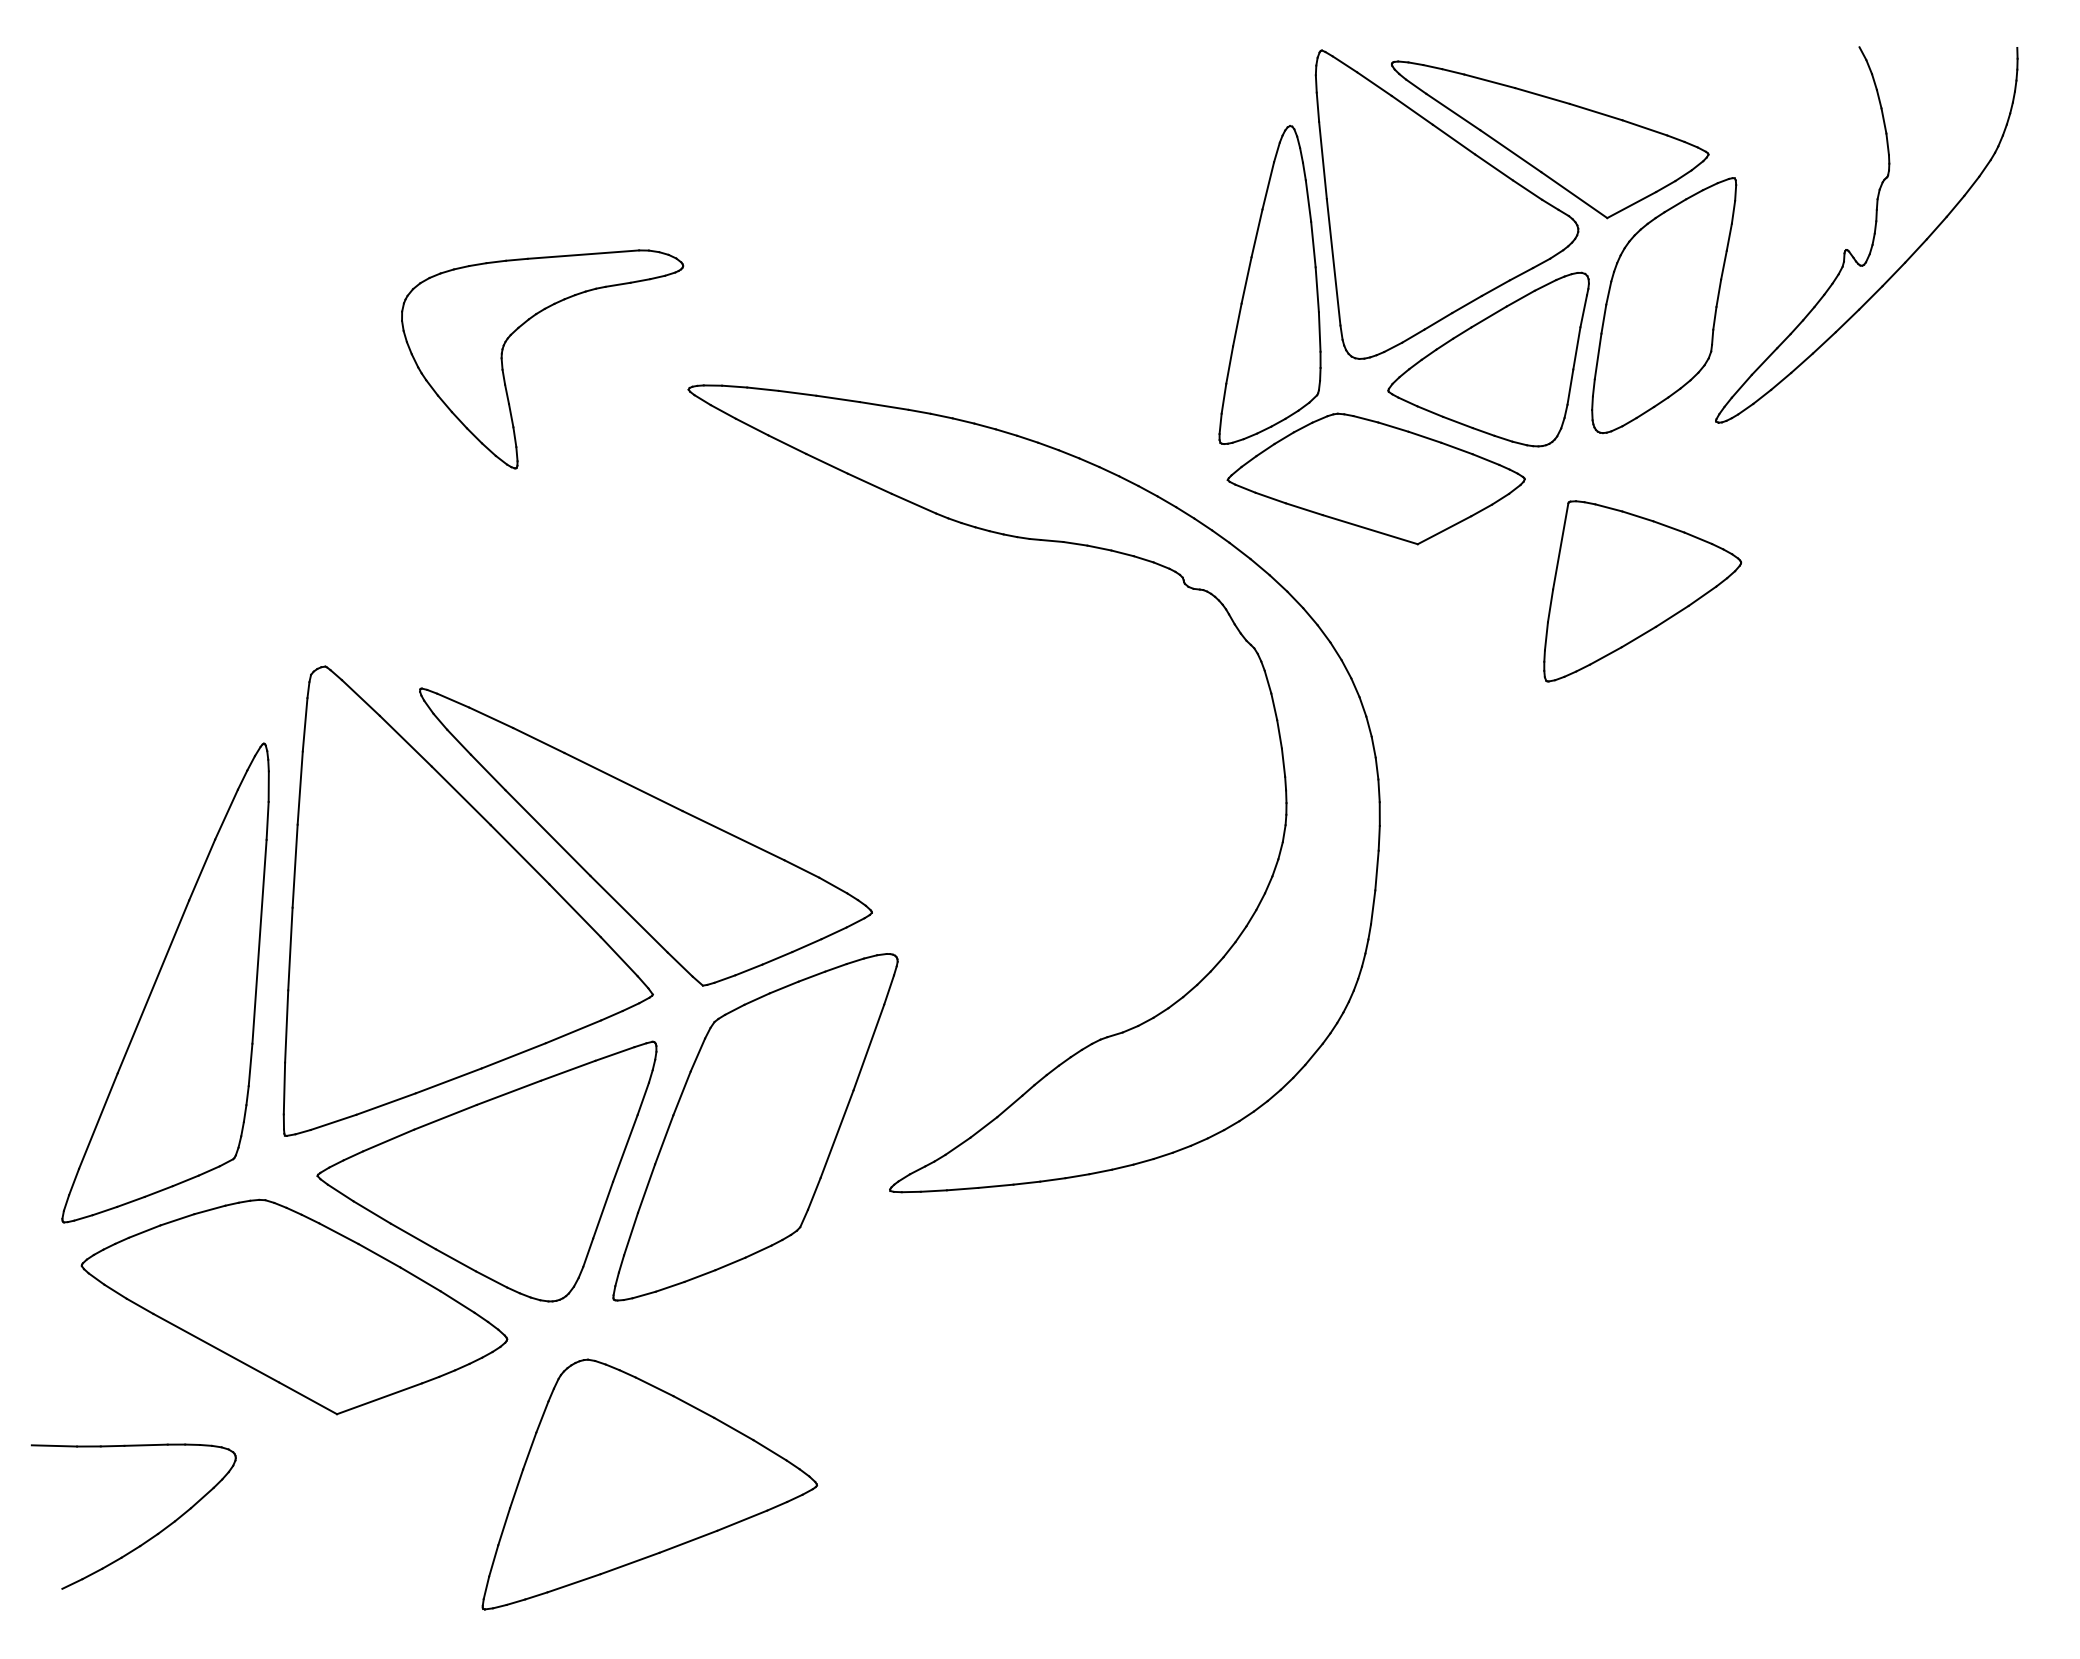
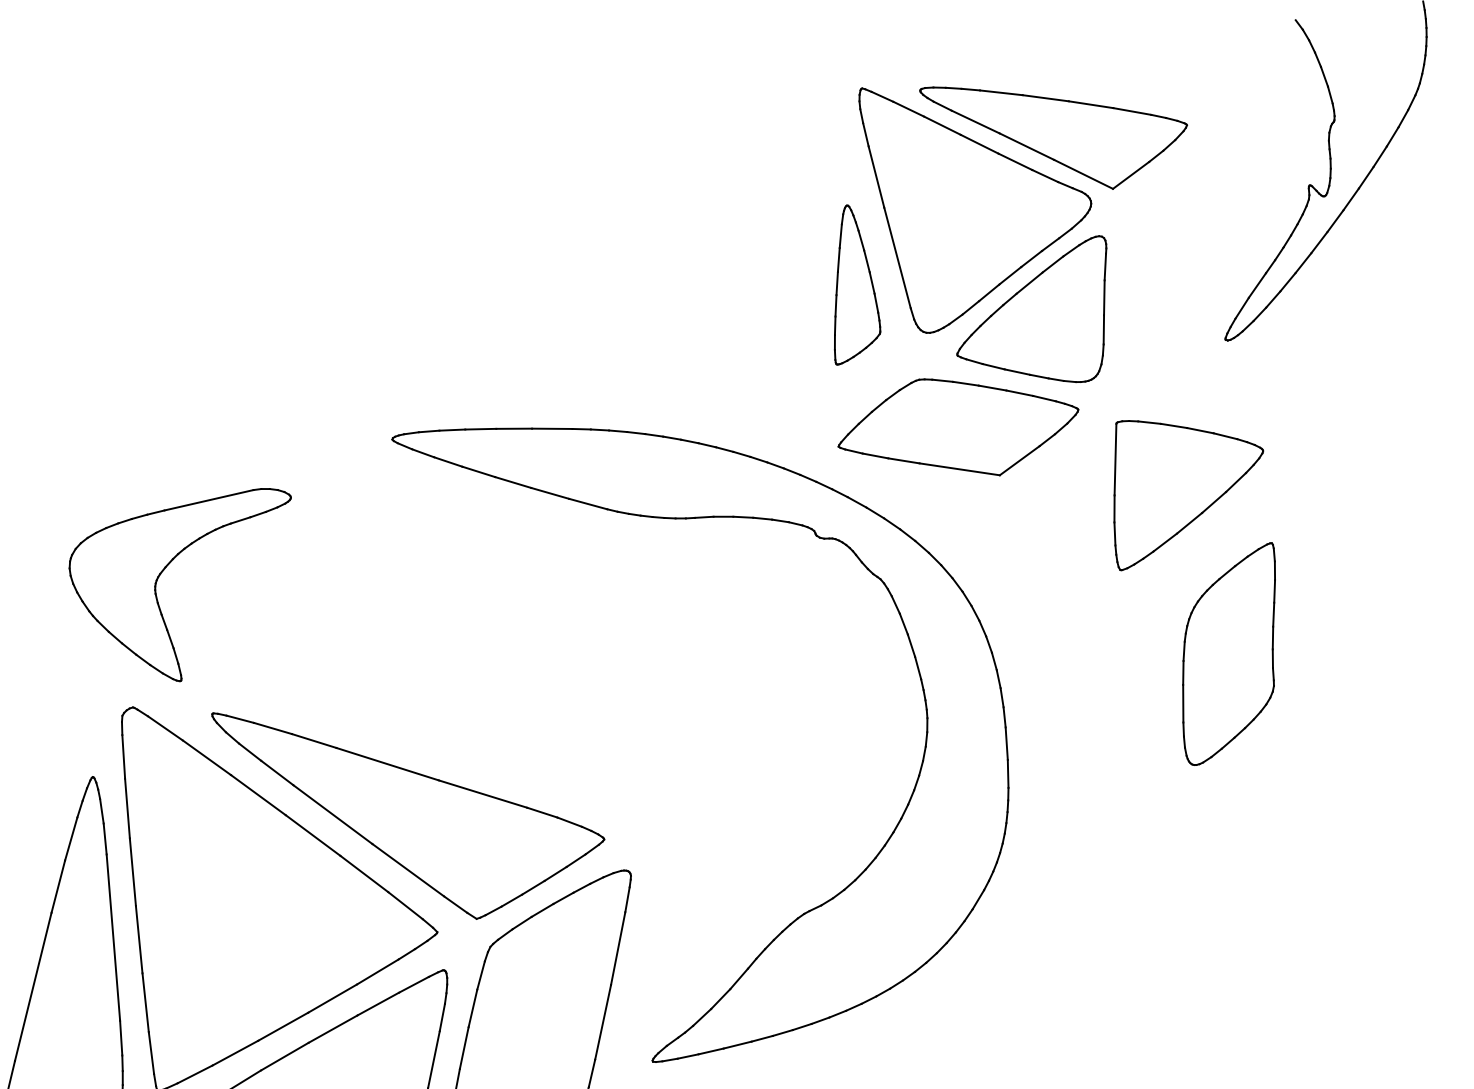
part: (1269, 284) -> (848, 283), size x0.6
part: (1664, 305) -> (1230, 654), moved
part: (517, 330) -> (165, 569), moved

